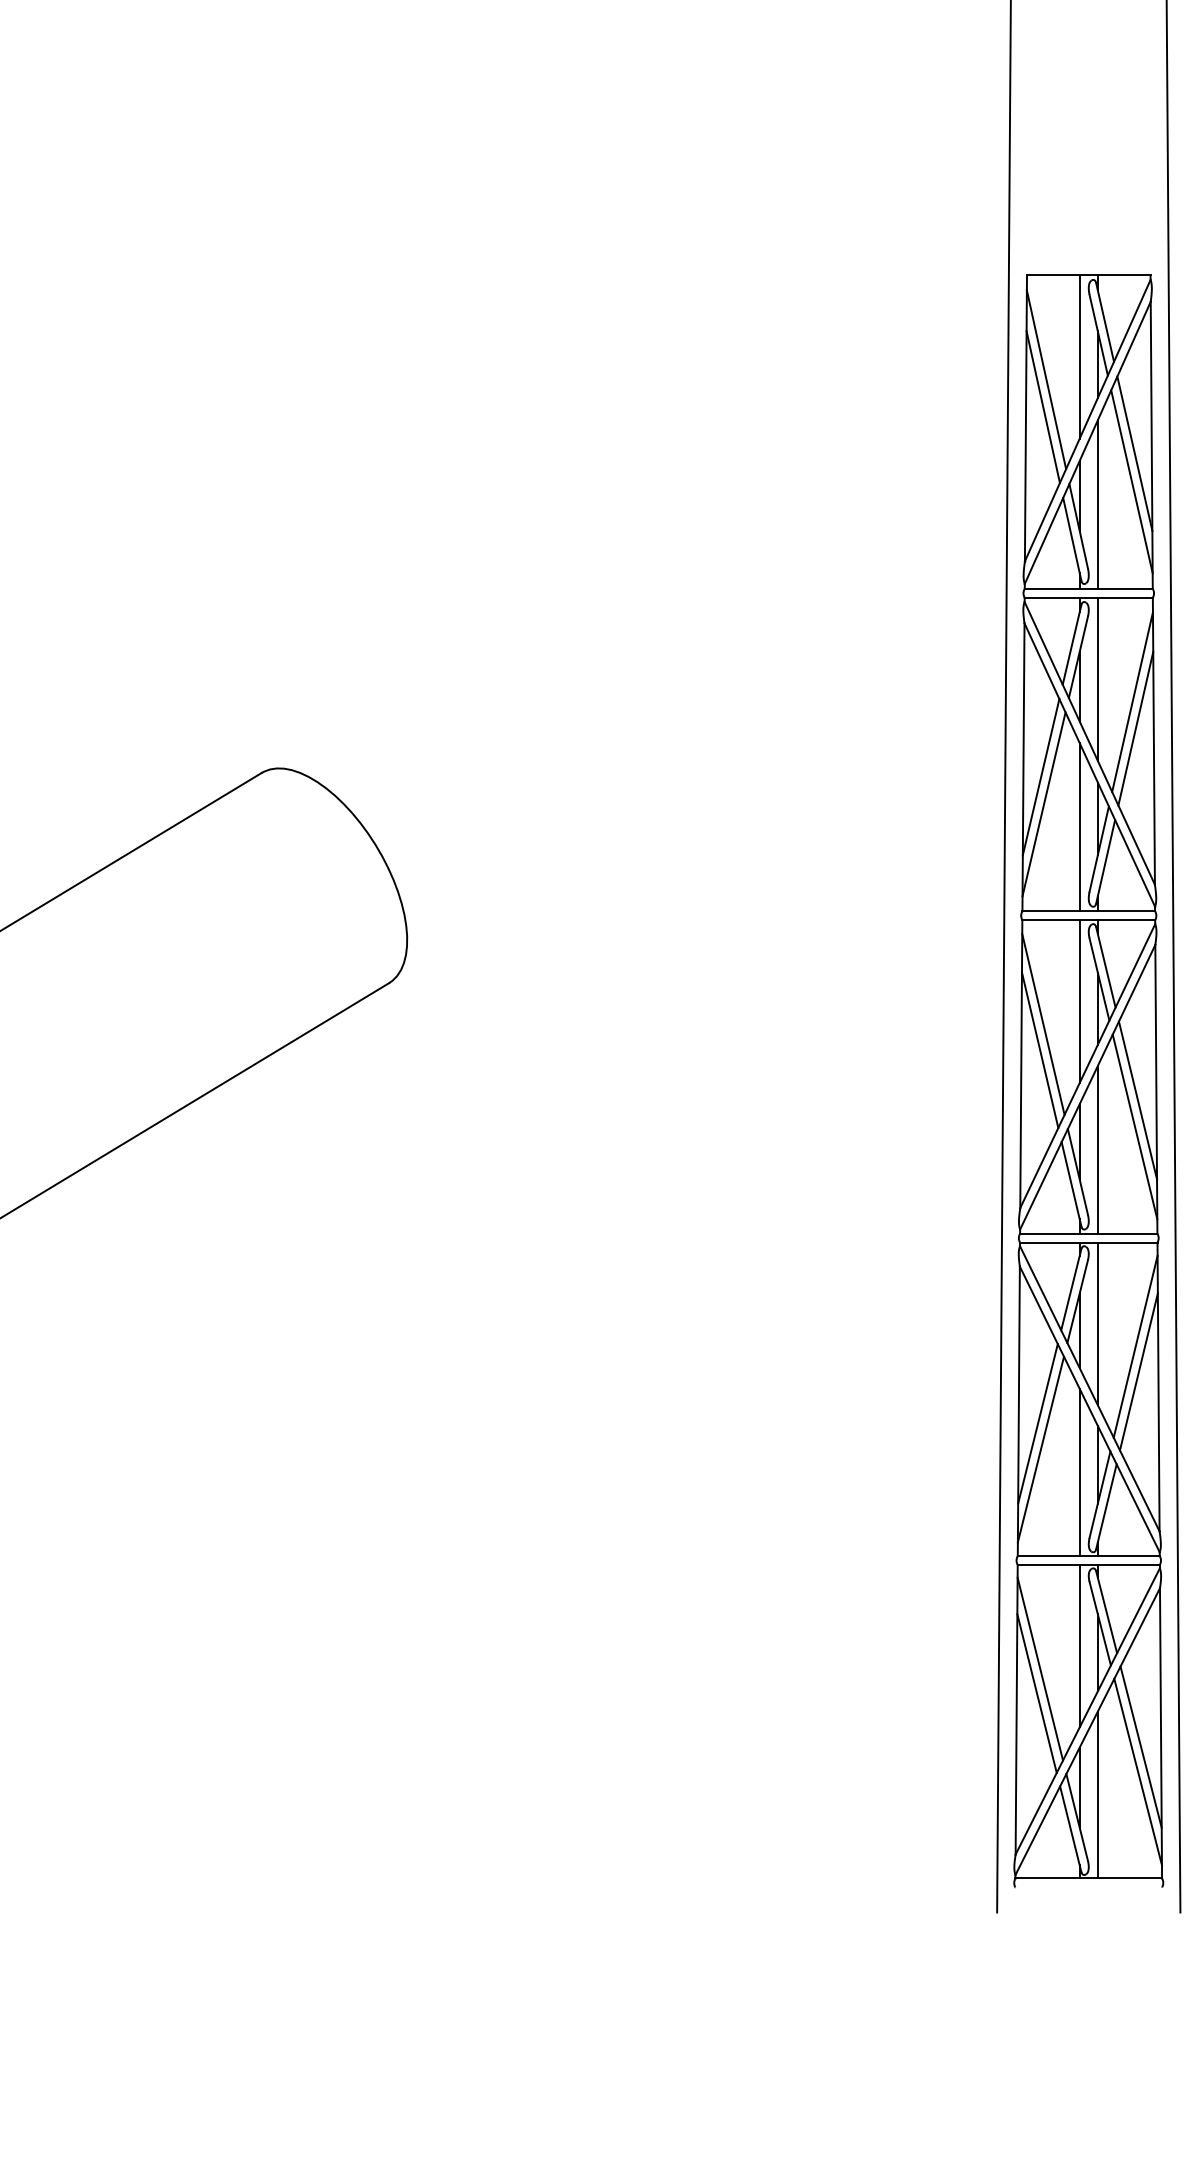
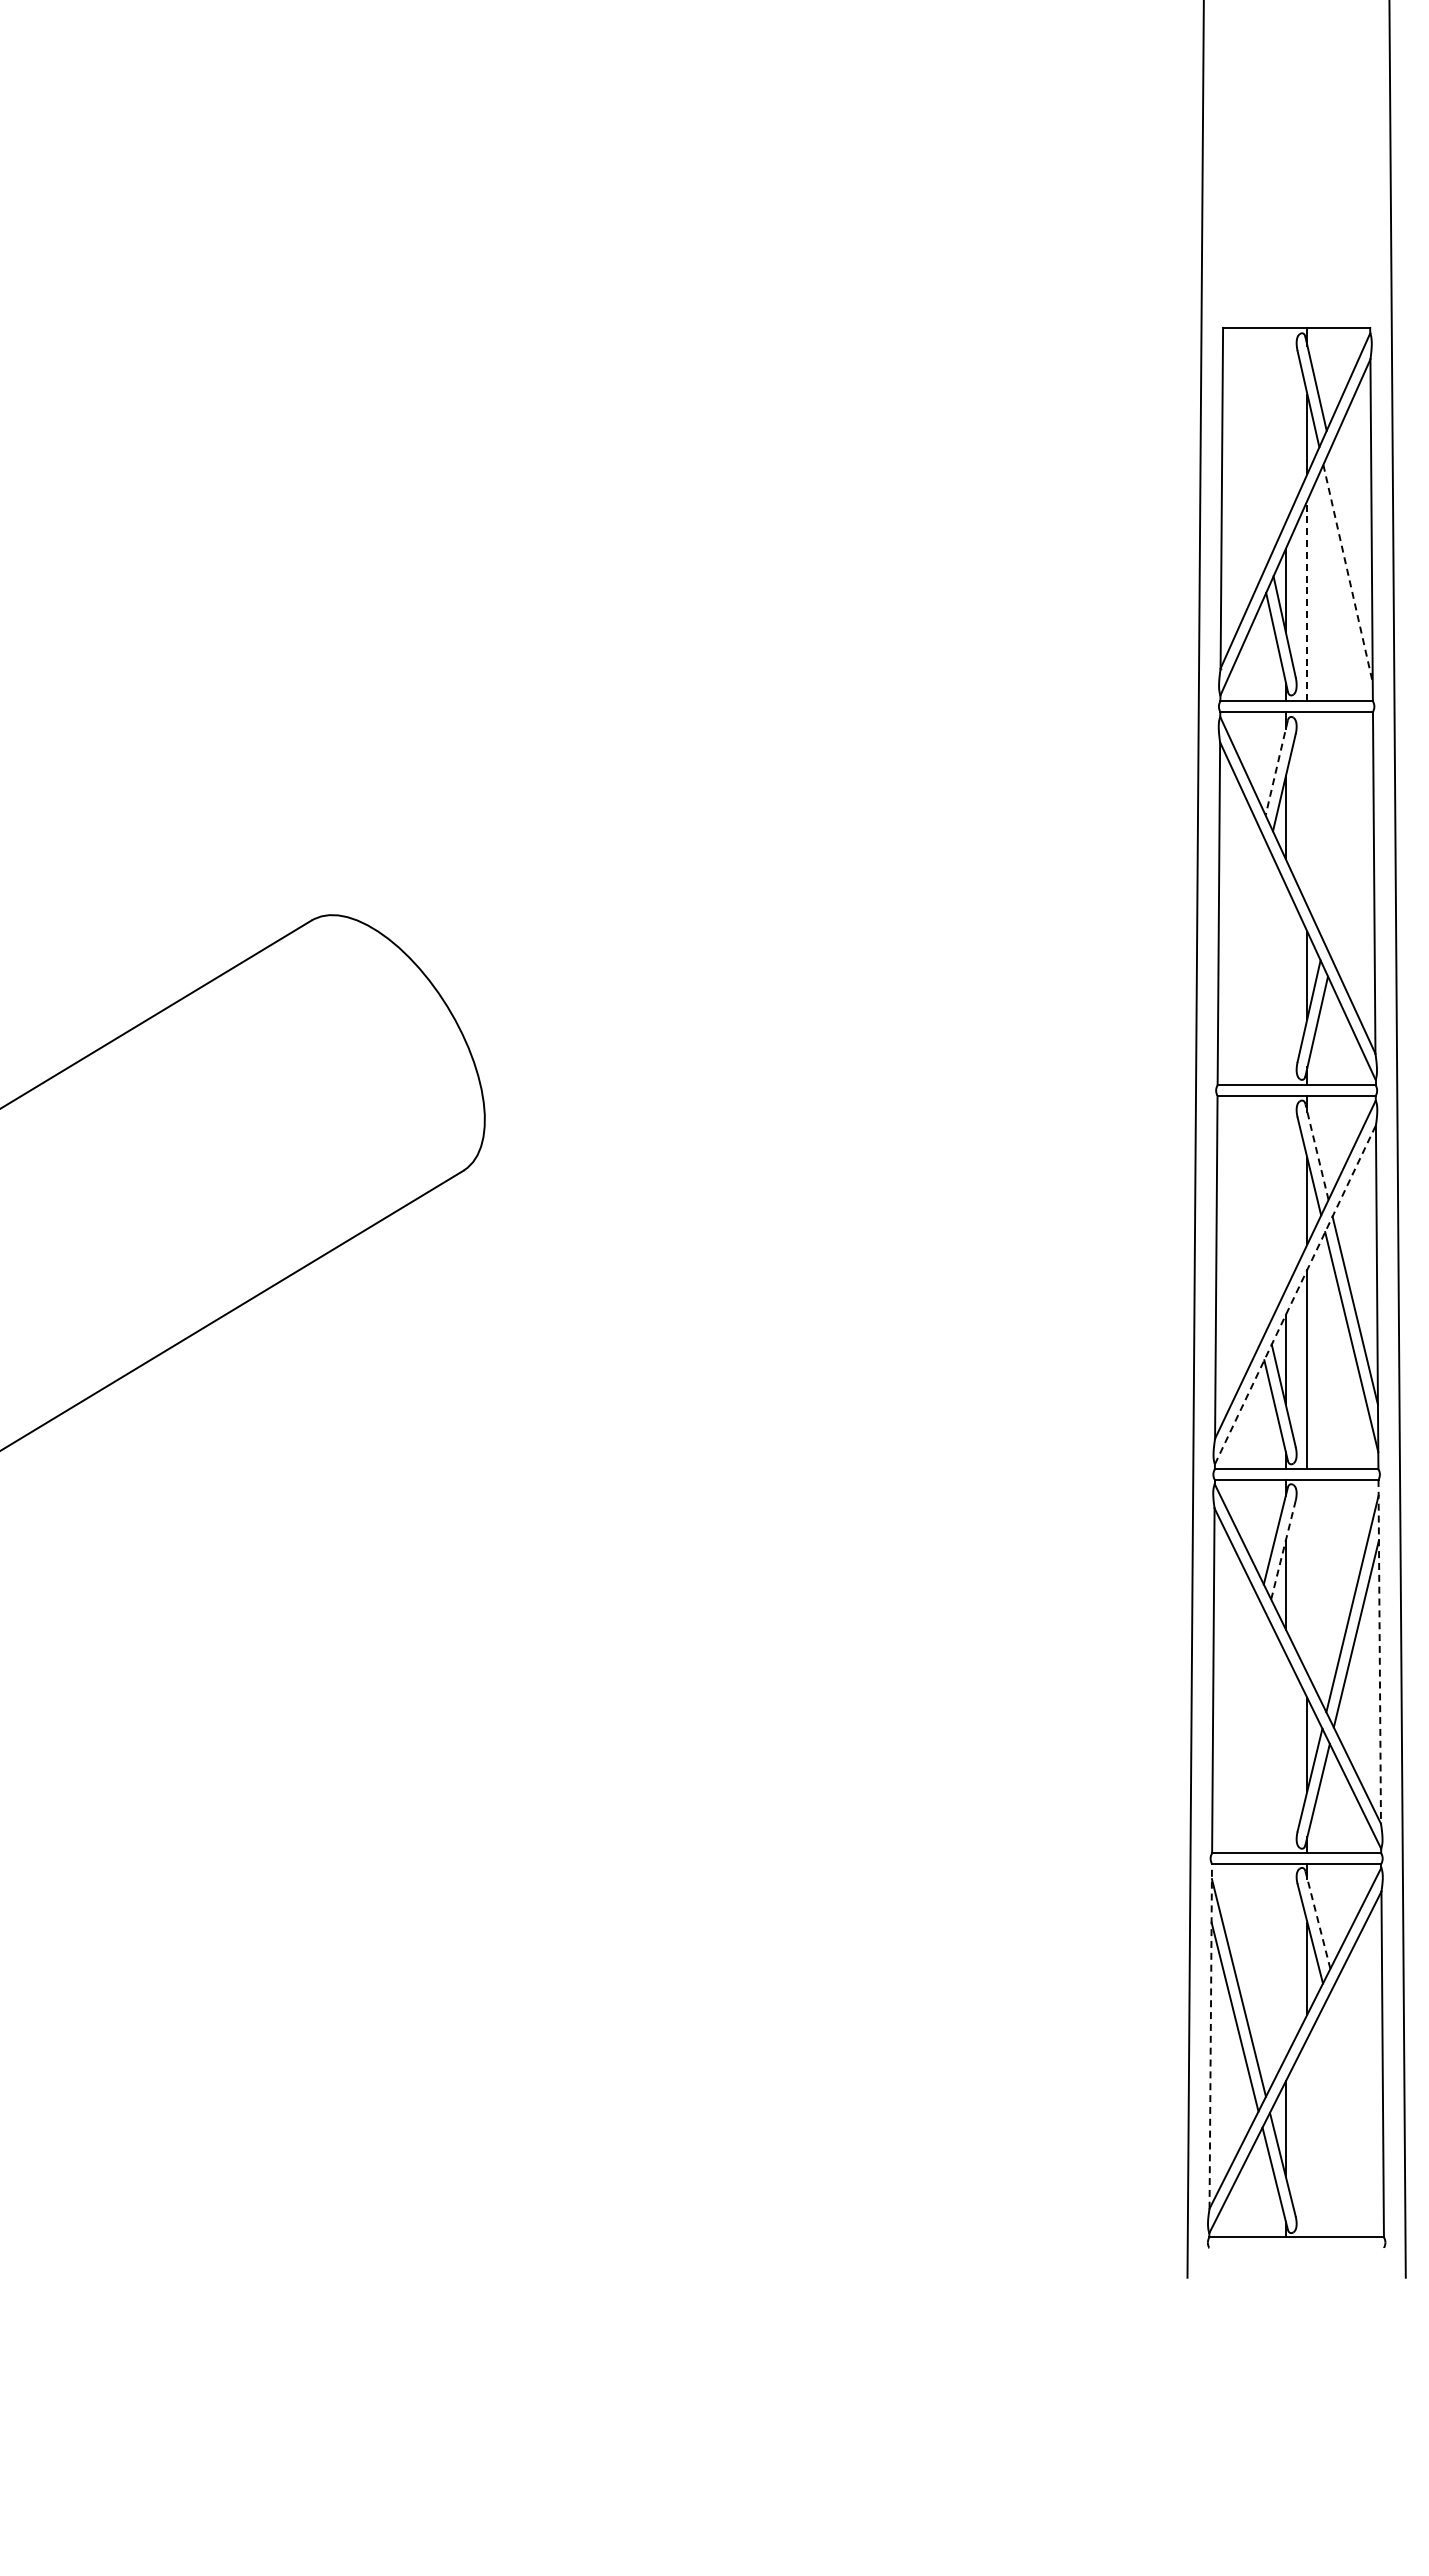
line: (1079, 356) -> (1285, 424), removed
line: (1045, 379) -> (1245, 451), removed
line: (1043, 406) -> (1242, 484), removed
line: (1134, 453) -> (1351, 540), removed
line: (1132, 481) -> (1348, 573), solid -> dashed
line: (1097, 504) -> (1307, 600), solid -> dashed
line: (1071, 645) -> (1276, 768), solid -> dashed
line: (1097, 678) -> (1307, 808), removed
line: (1132, 702) -> (1348, 836), removed
line: (1135, 728) -> (1352, 867), removed
line: (1040, 777) -> (1239, 925), removed
line: (1044, 804) -> (1243, 957), removed
line: (1079, 827) -> (1285, 985), removed
line: (1105, 966) -> (1316, 1151), solid -> dashed
line: (1079, 1001) -> (1285, 1192), removed
line: (1043, 1023) -> (1242, 1219), removed
line: (1039, 1050) -> (1238, 1250), removed
line: (1087, 1086) -> (1295, 1294), solid -> dashed
line: (1077, 1301) -> (1283, 1550), solid -> dashed
line: (1097, 1323) -> (1307, 1576), removed
line: (1158, 1386) -> (1379, 1651), solid -> dashed
line: (1037, 1423) -> (1235, 1695), removed
line: (1040, 1448) -> (1239, 1725), removed
line: (1079, 1472) -> (1285, 1753), removed
line: (1106, 1611) -> (1317, 1919), solid -> dashed
line: (1079, 1646) -> (1285, 1960), removed
line: (1016, 1709) -> (1210, 2035), solid -> dashed
line: (1140, 1746) -> (1358, 2080), removed
line: (1138, 1772) -> (1355, 2110), removed
line: (1097, 1794) -> (1307, 2137), removed

